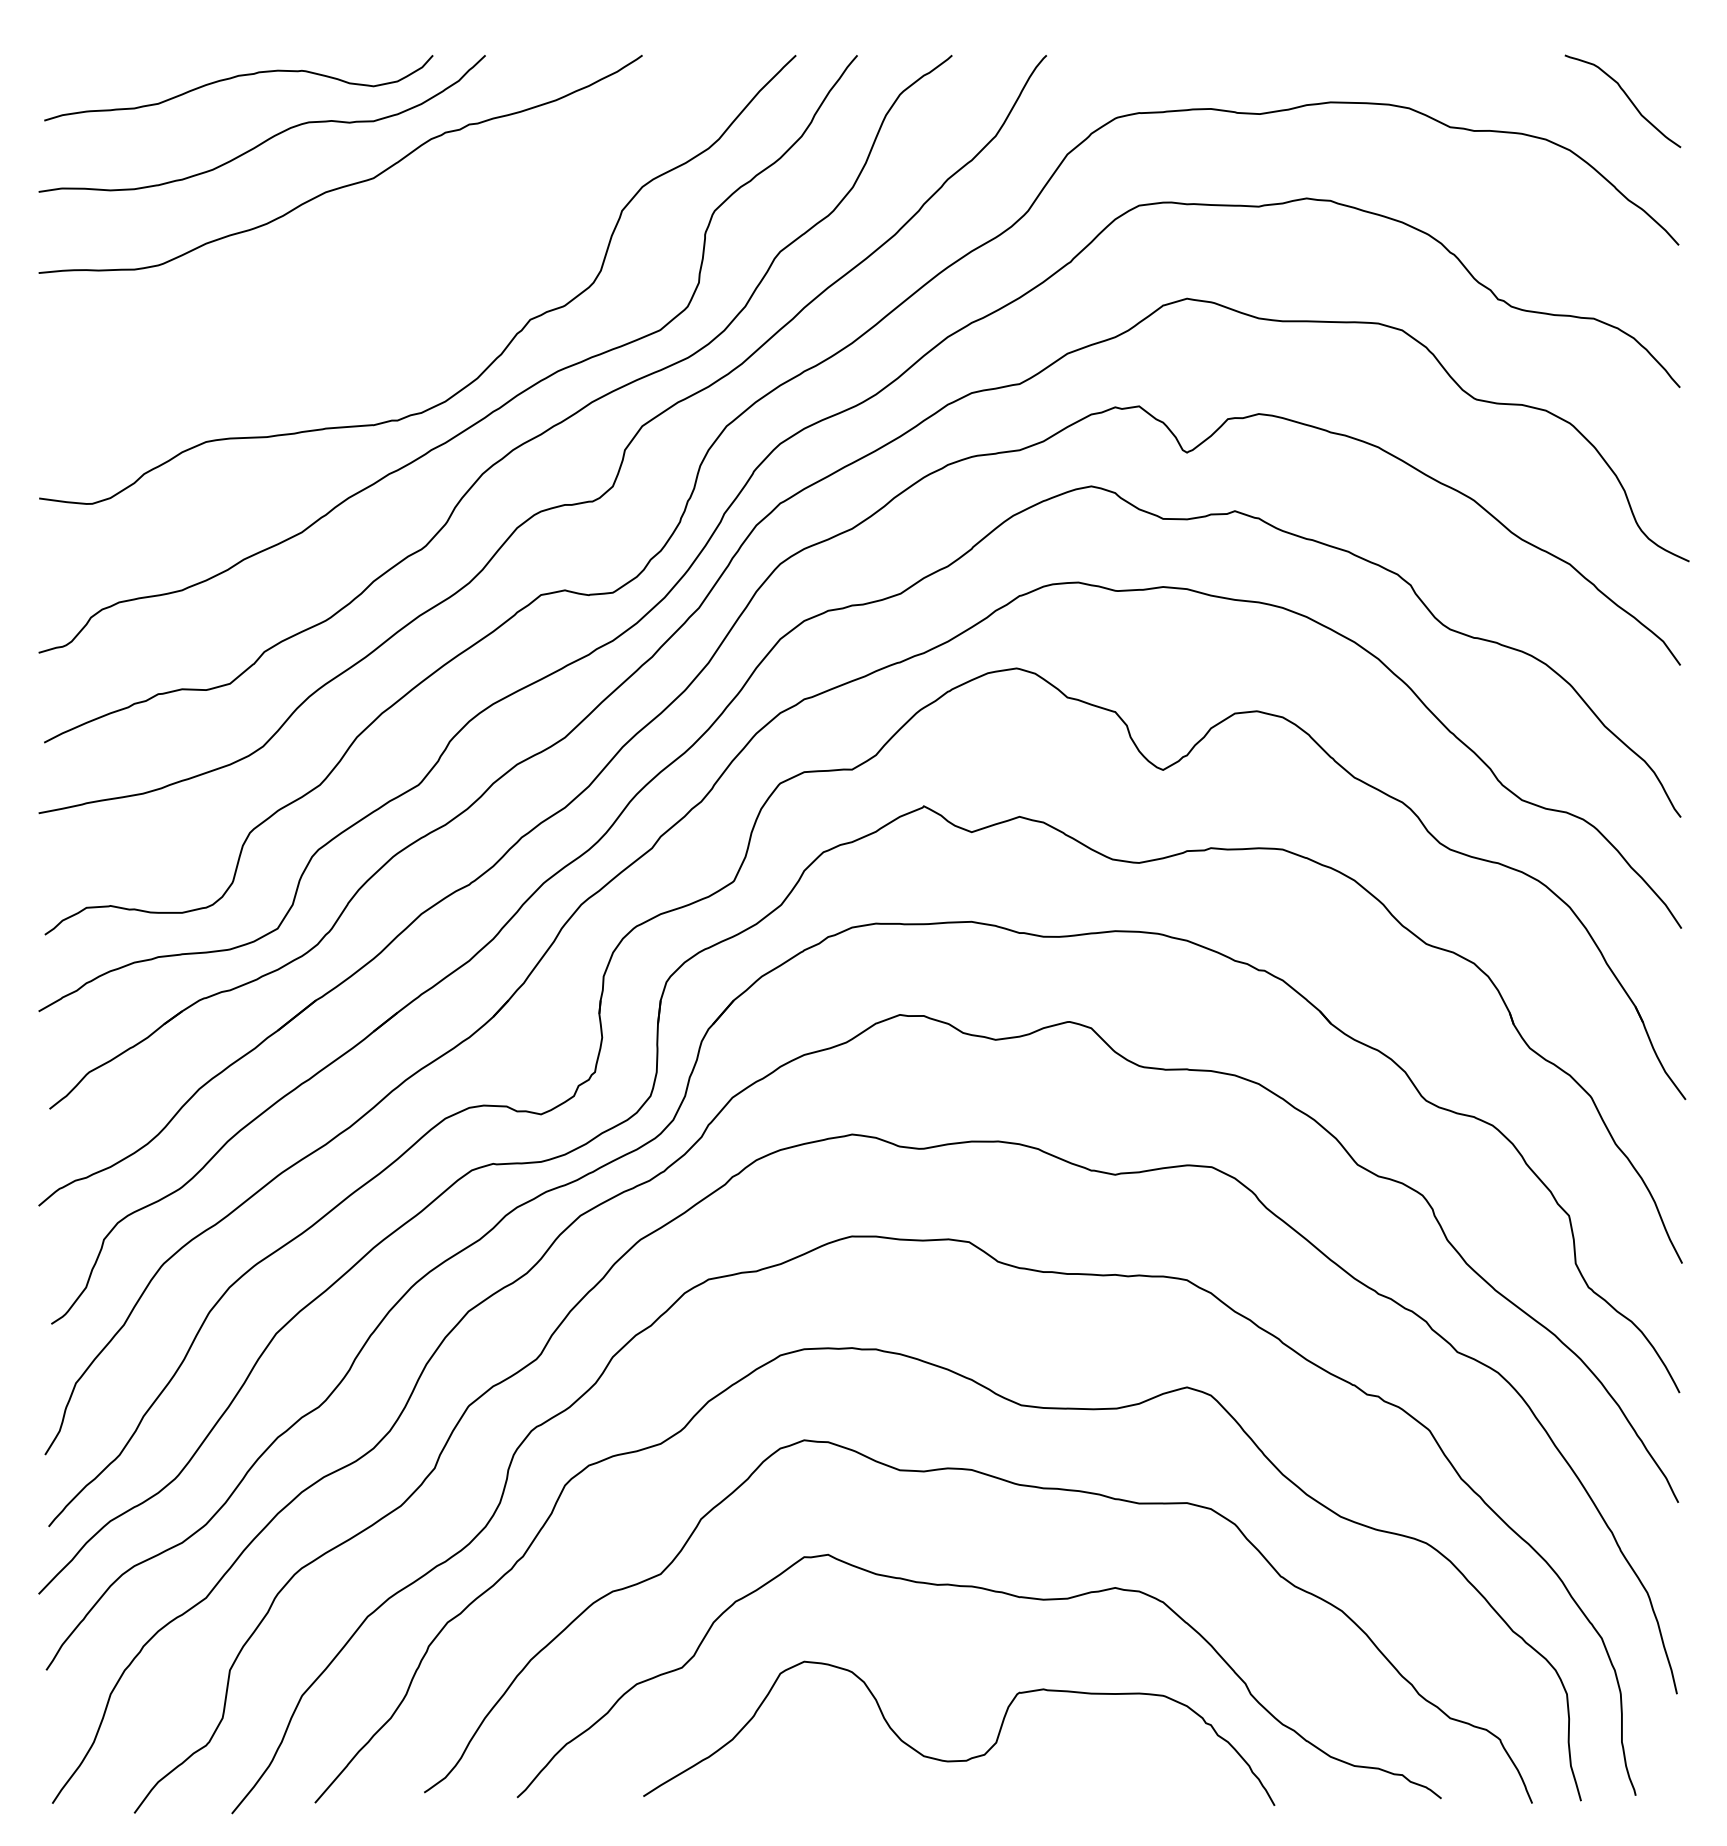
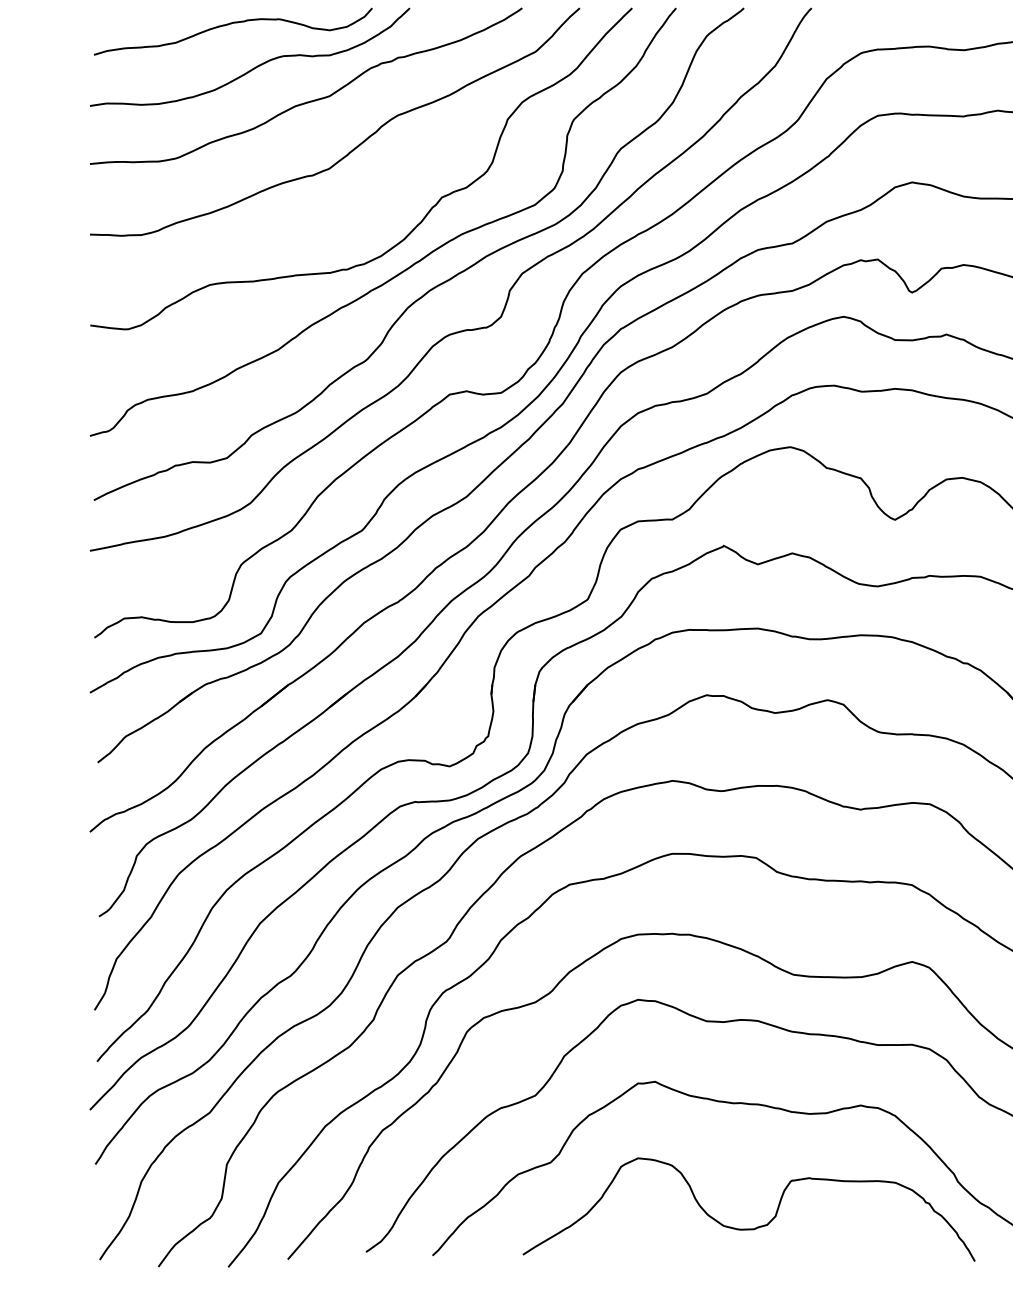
curve: (409, 249) -> (355, 147), added

